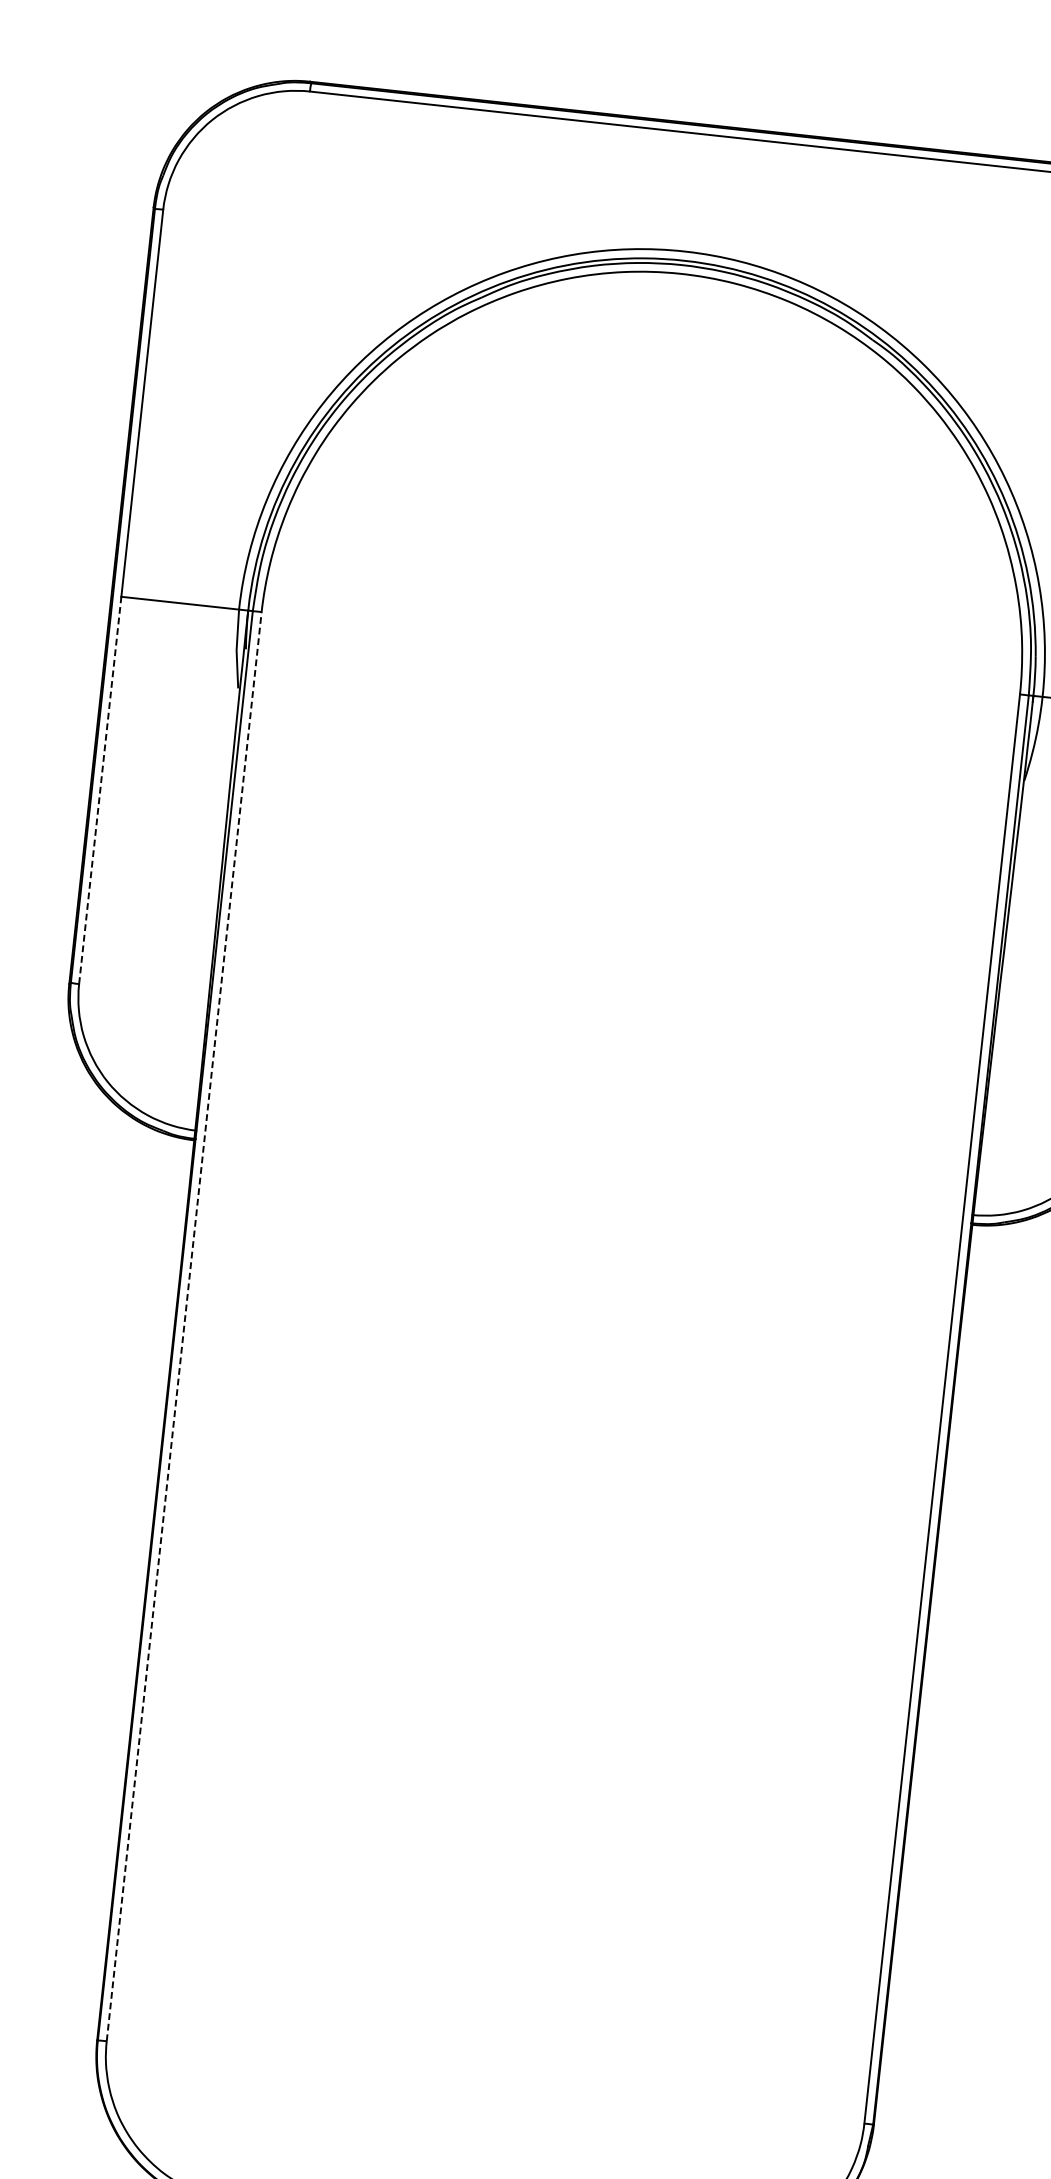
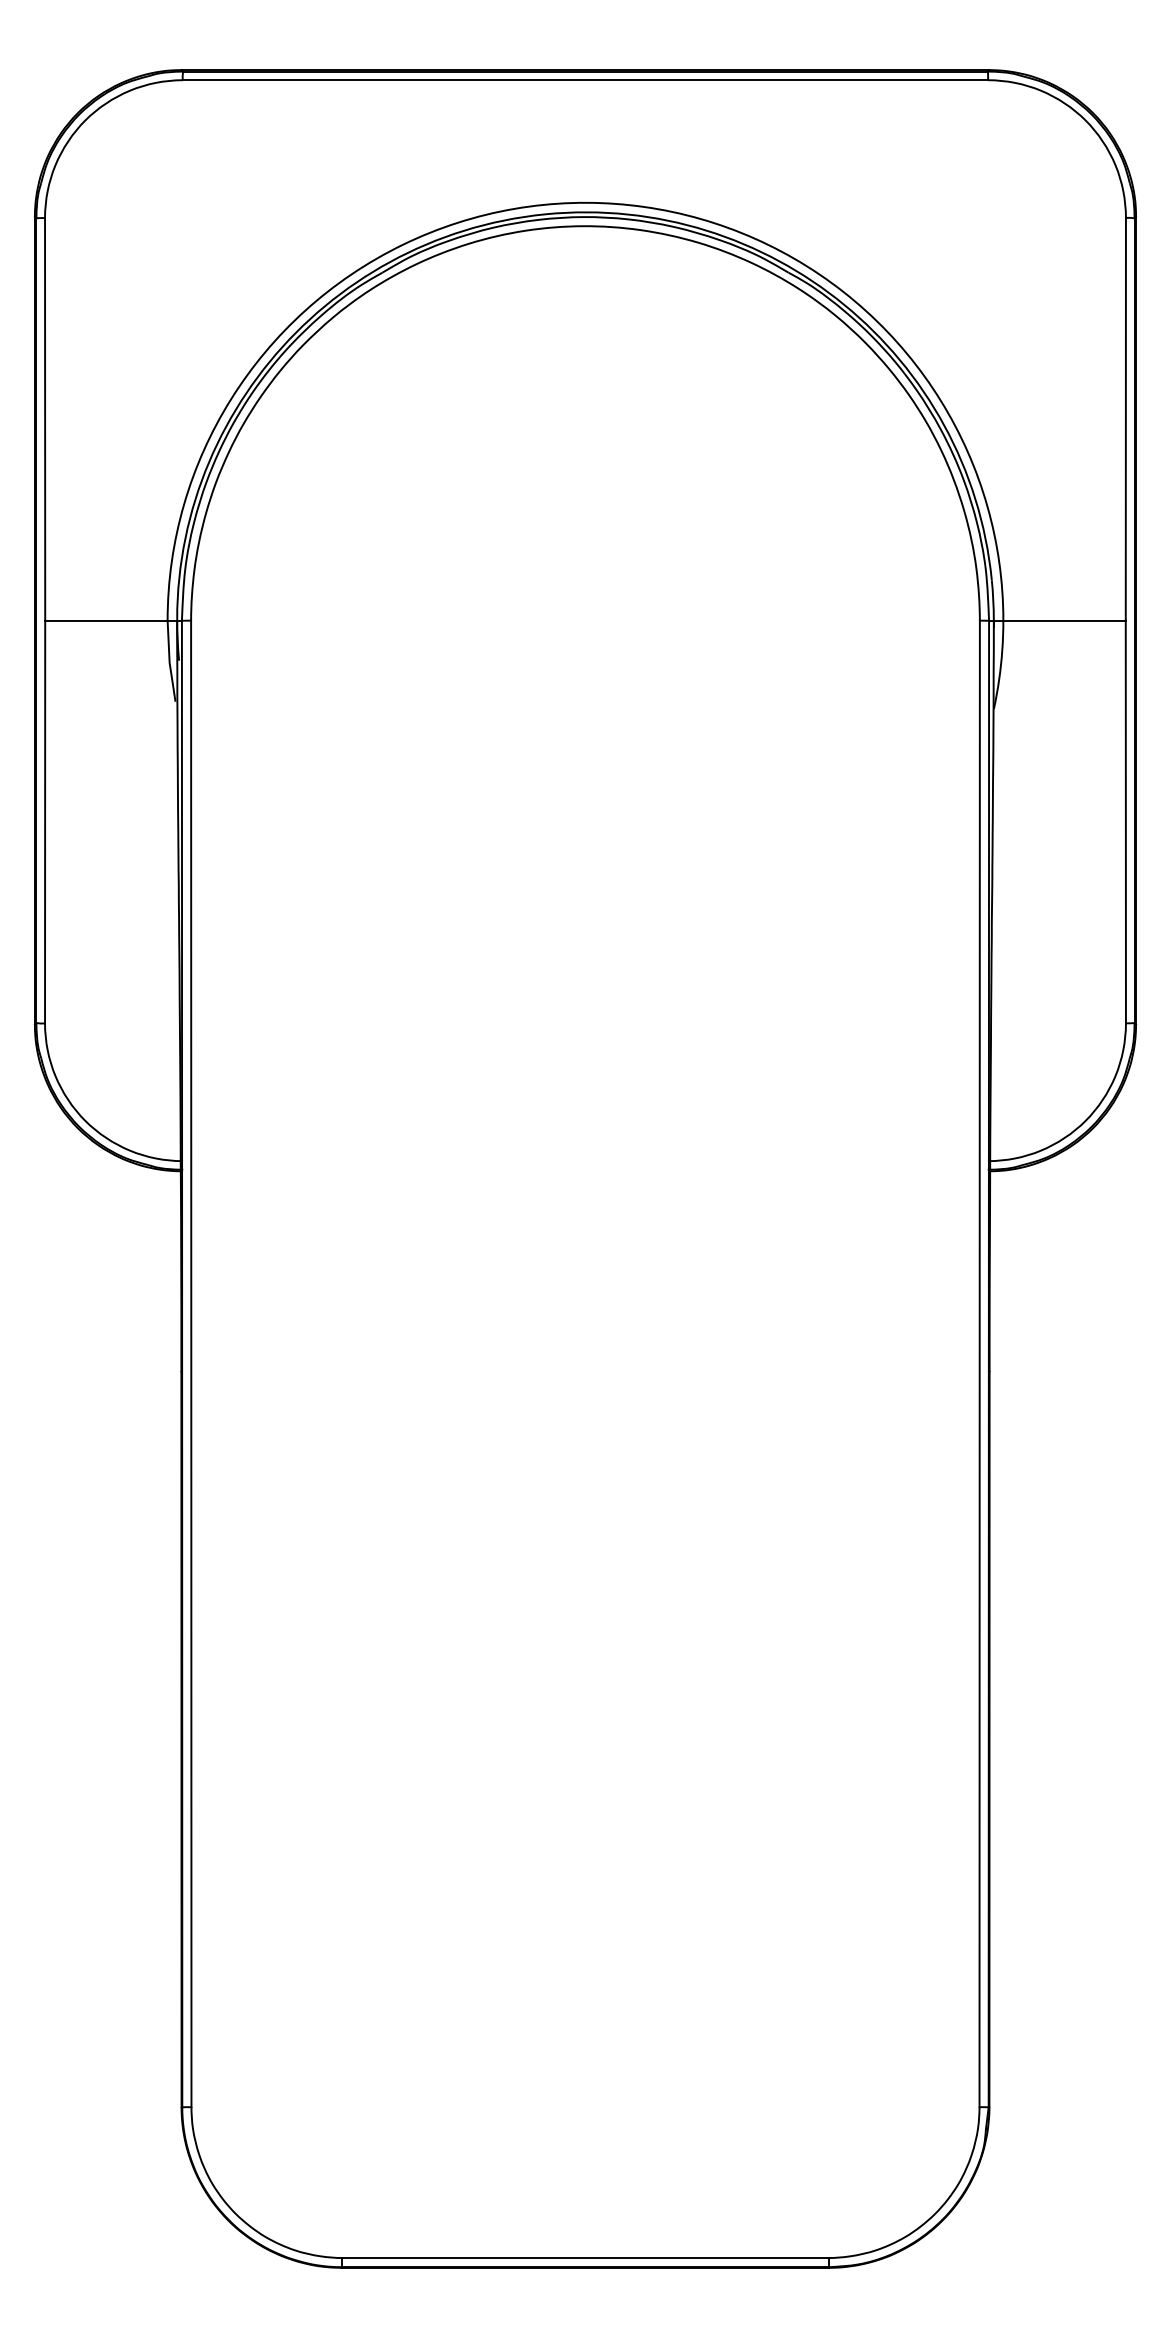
line: (100, 789) -> (45, 821), dashed -> solid
line: (184, 1326) -> (191, 1363), dashed -> solid

